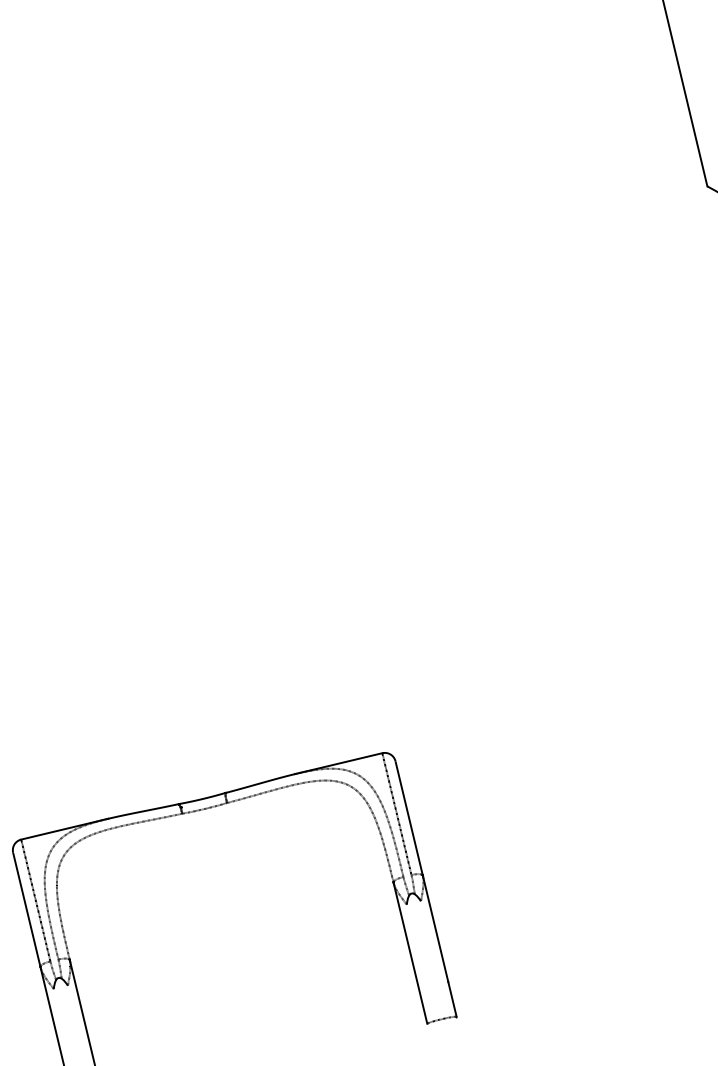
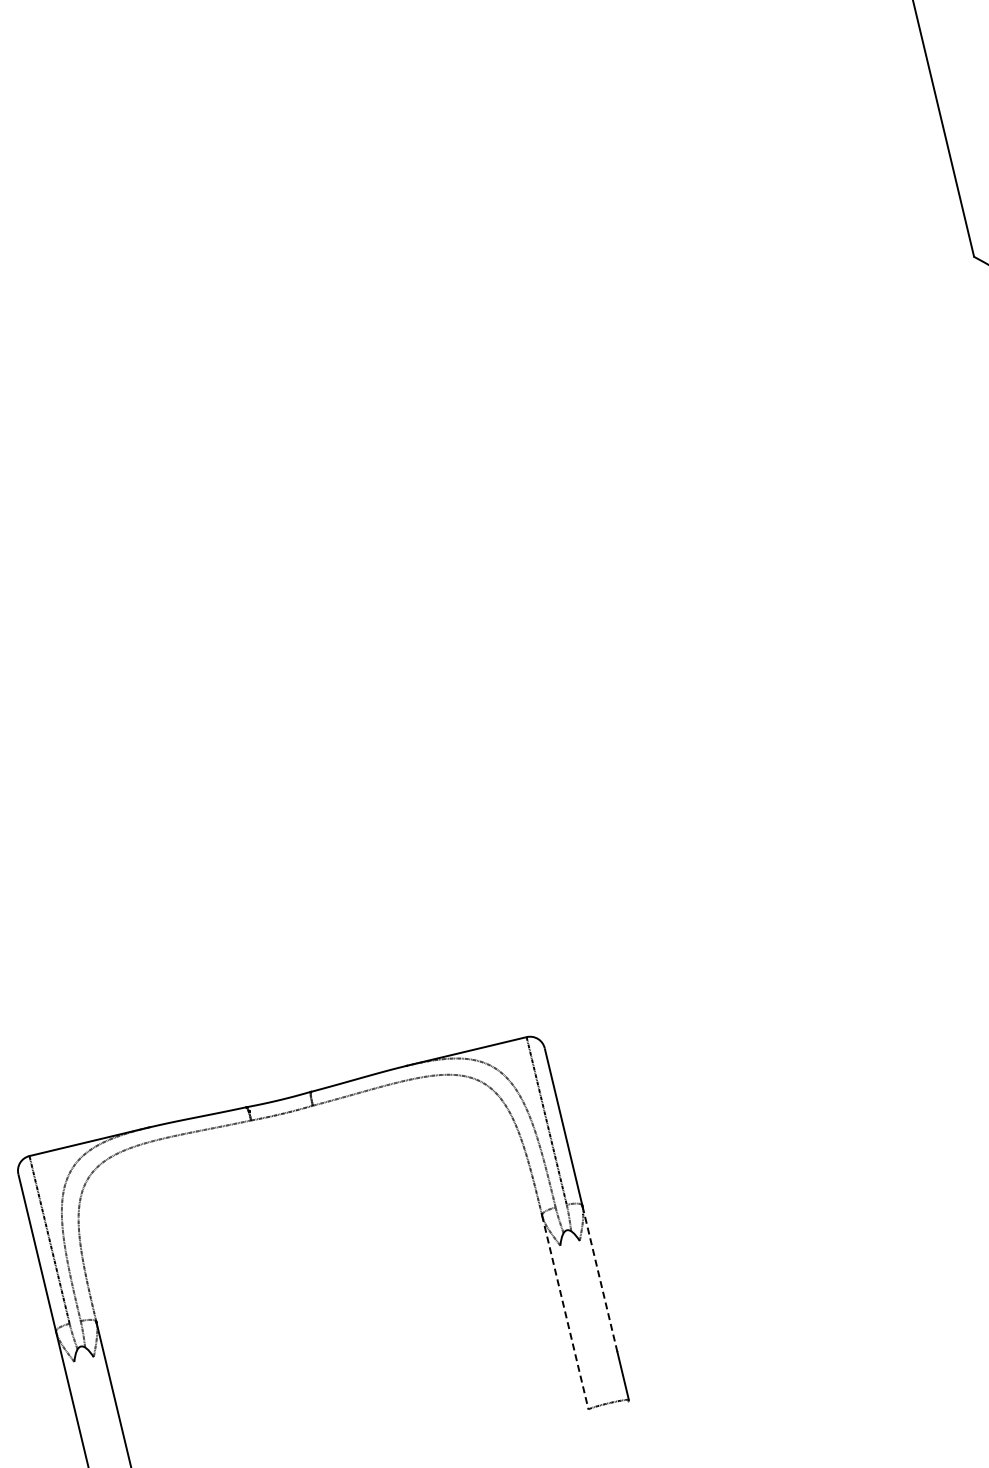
line: (435, 928) -> (599, 1278), solid -> dashed
line: (410, 953) -> (565, 1312), solid -> dashed

